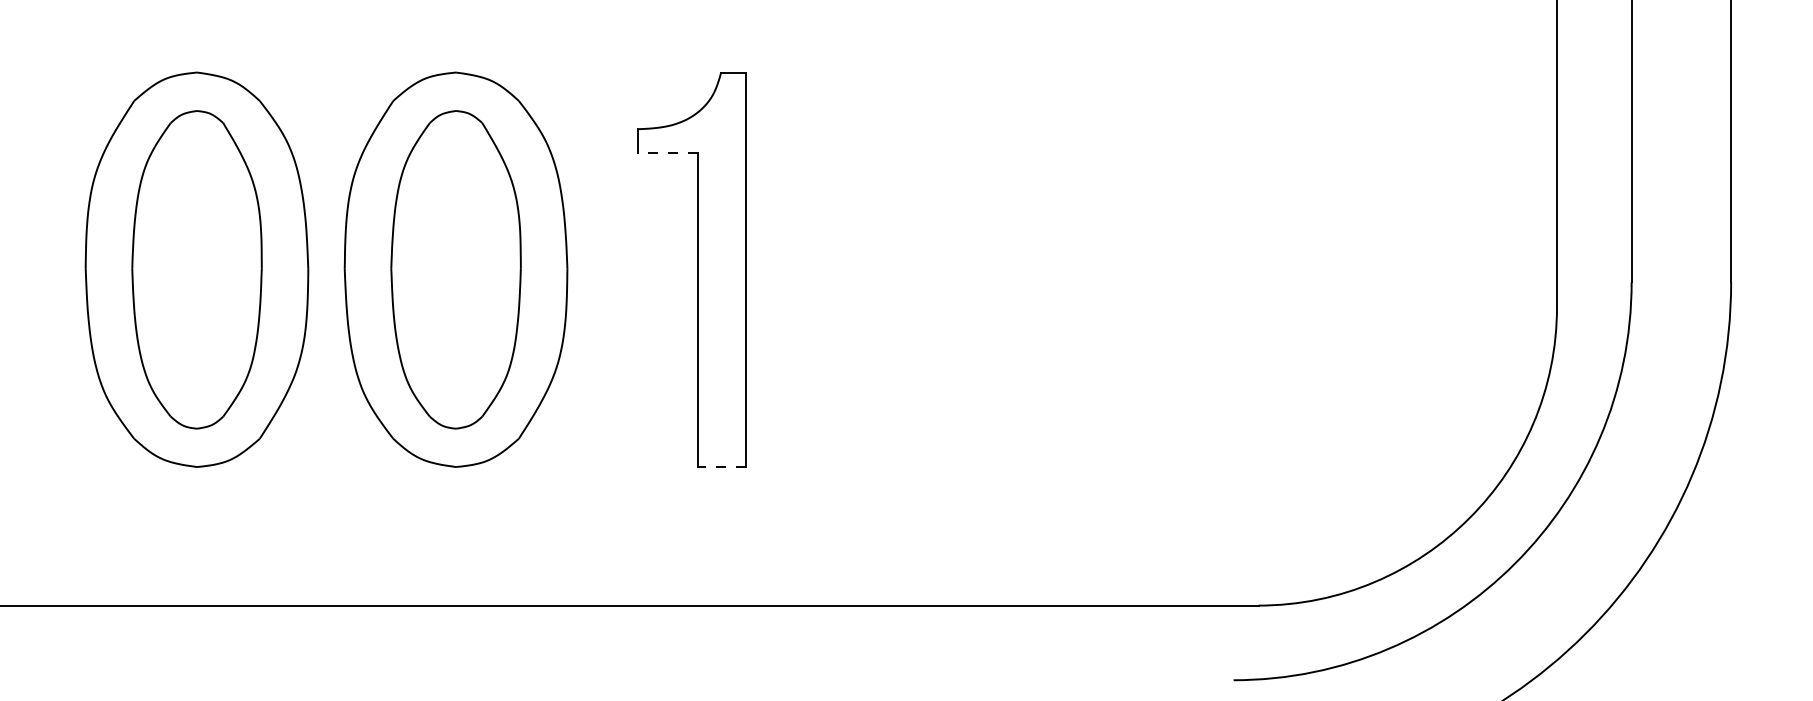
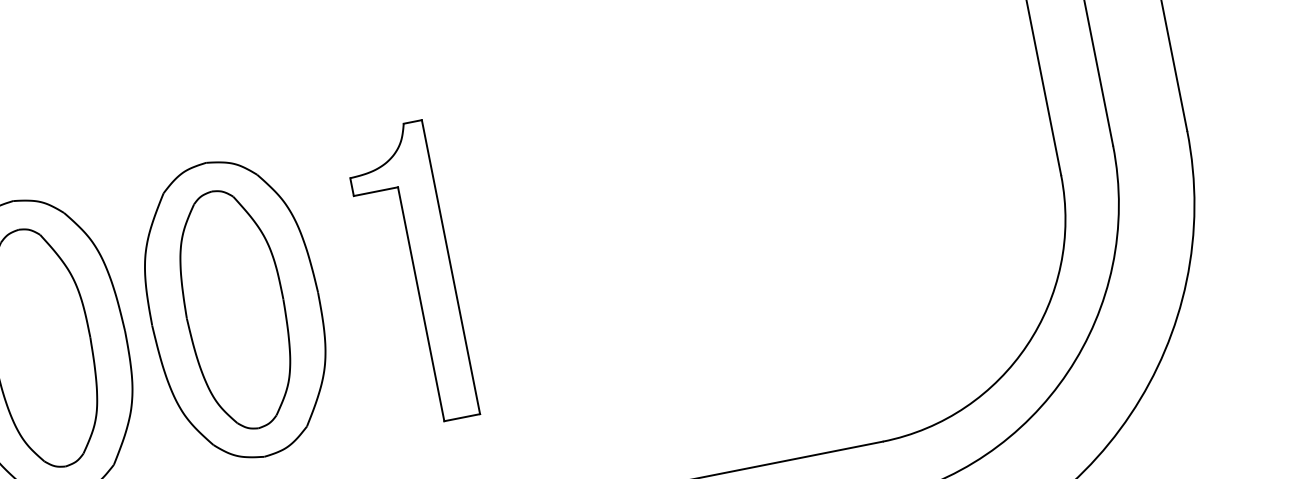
line: (667, 153) -> (375, 191), dashed -> solid
line: (721, 467) -> (462, 417), dashed -> solid

